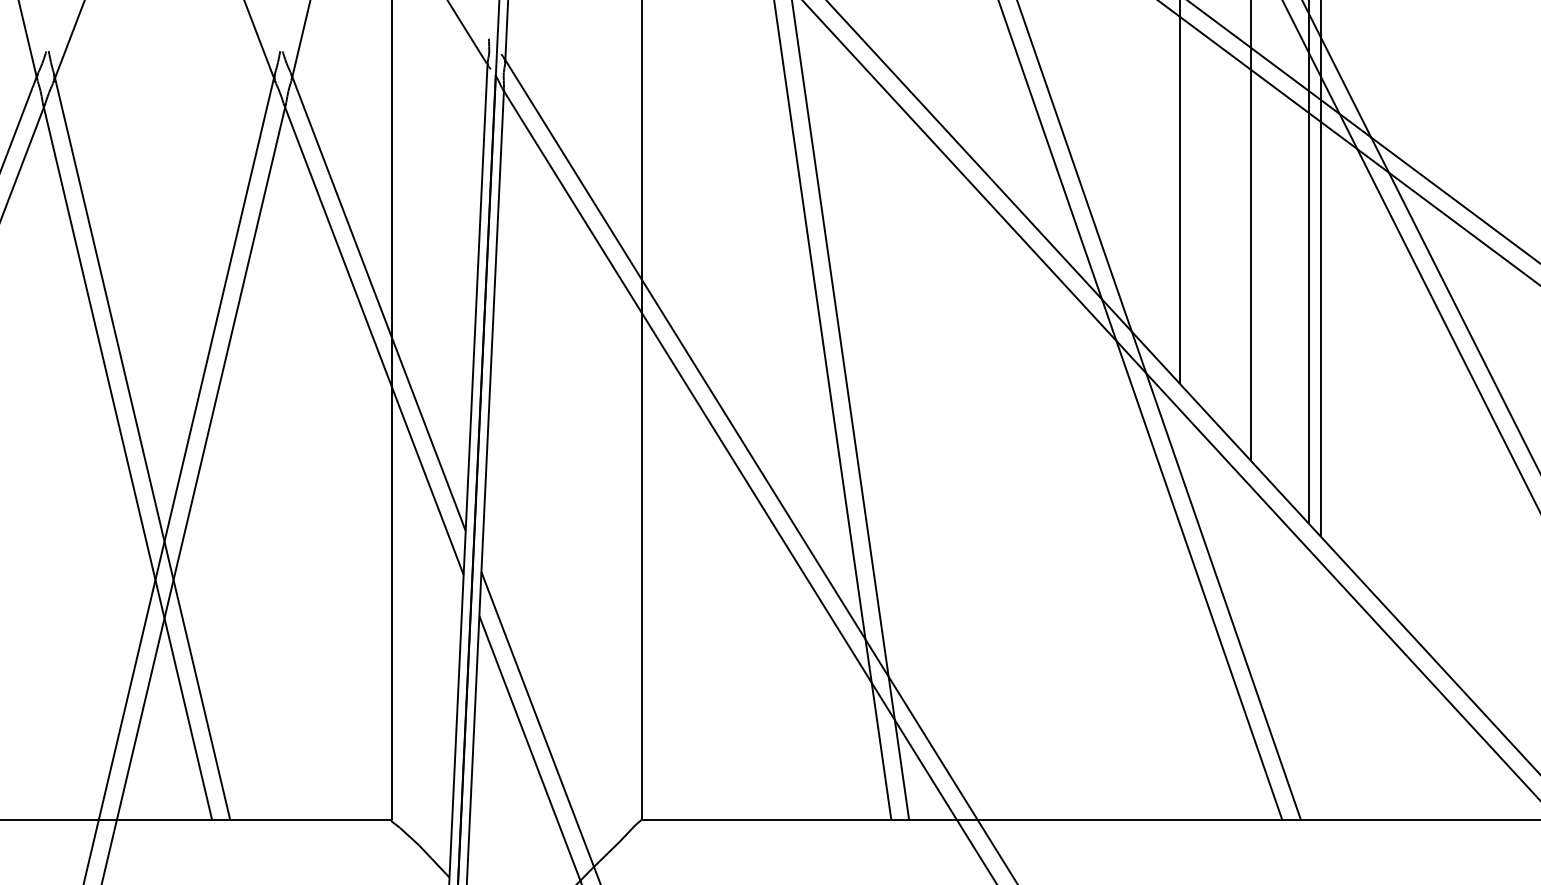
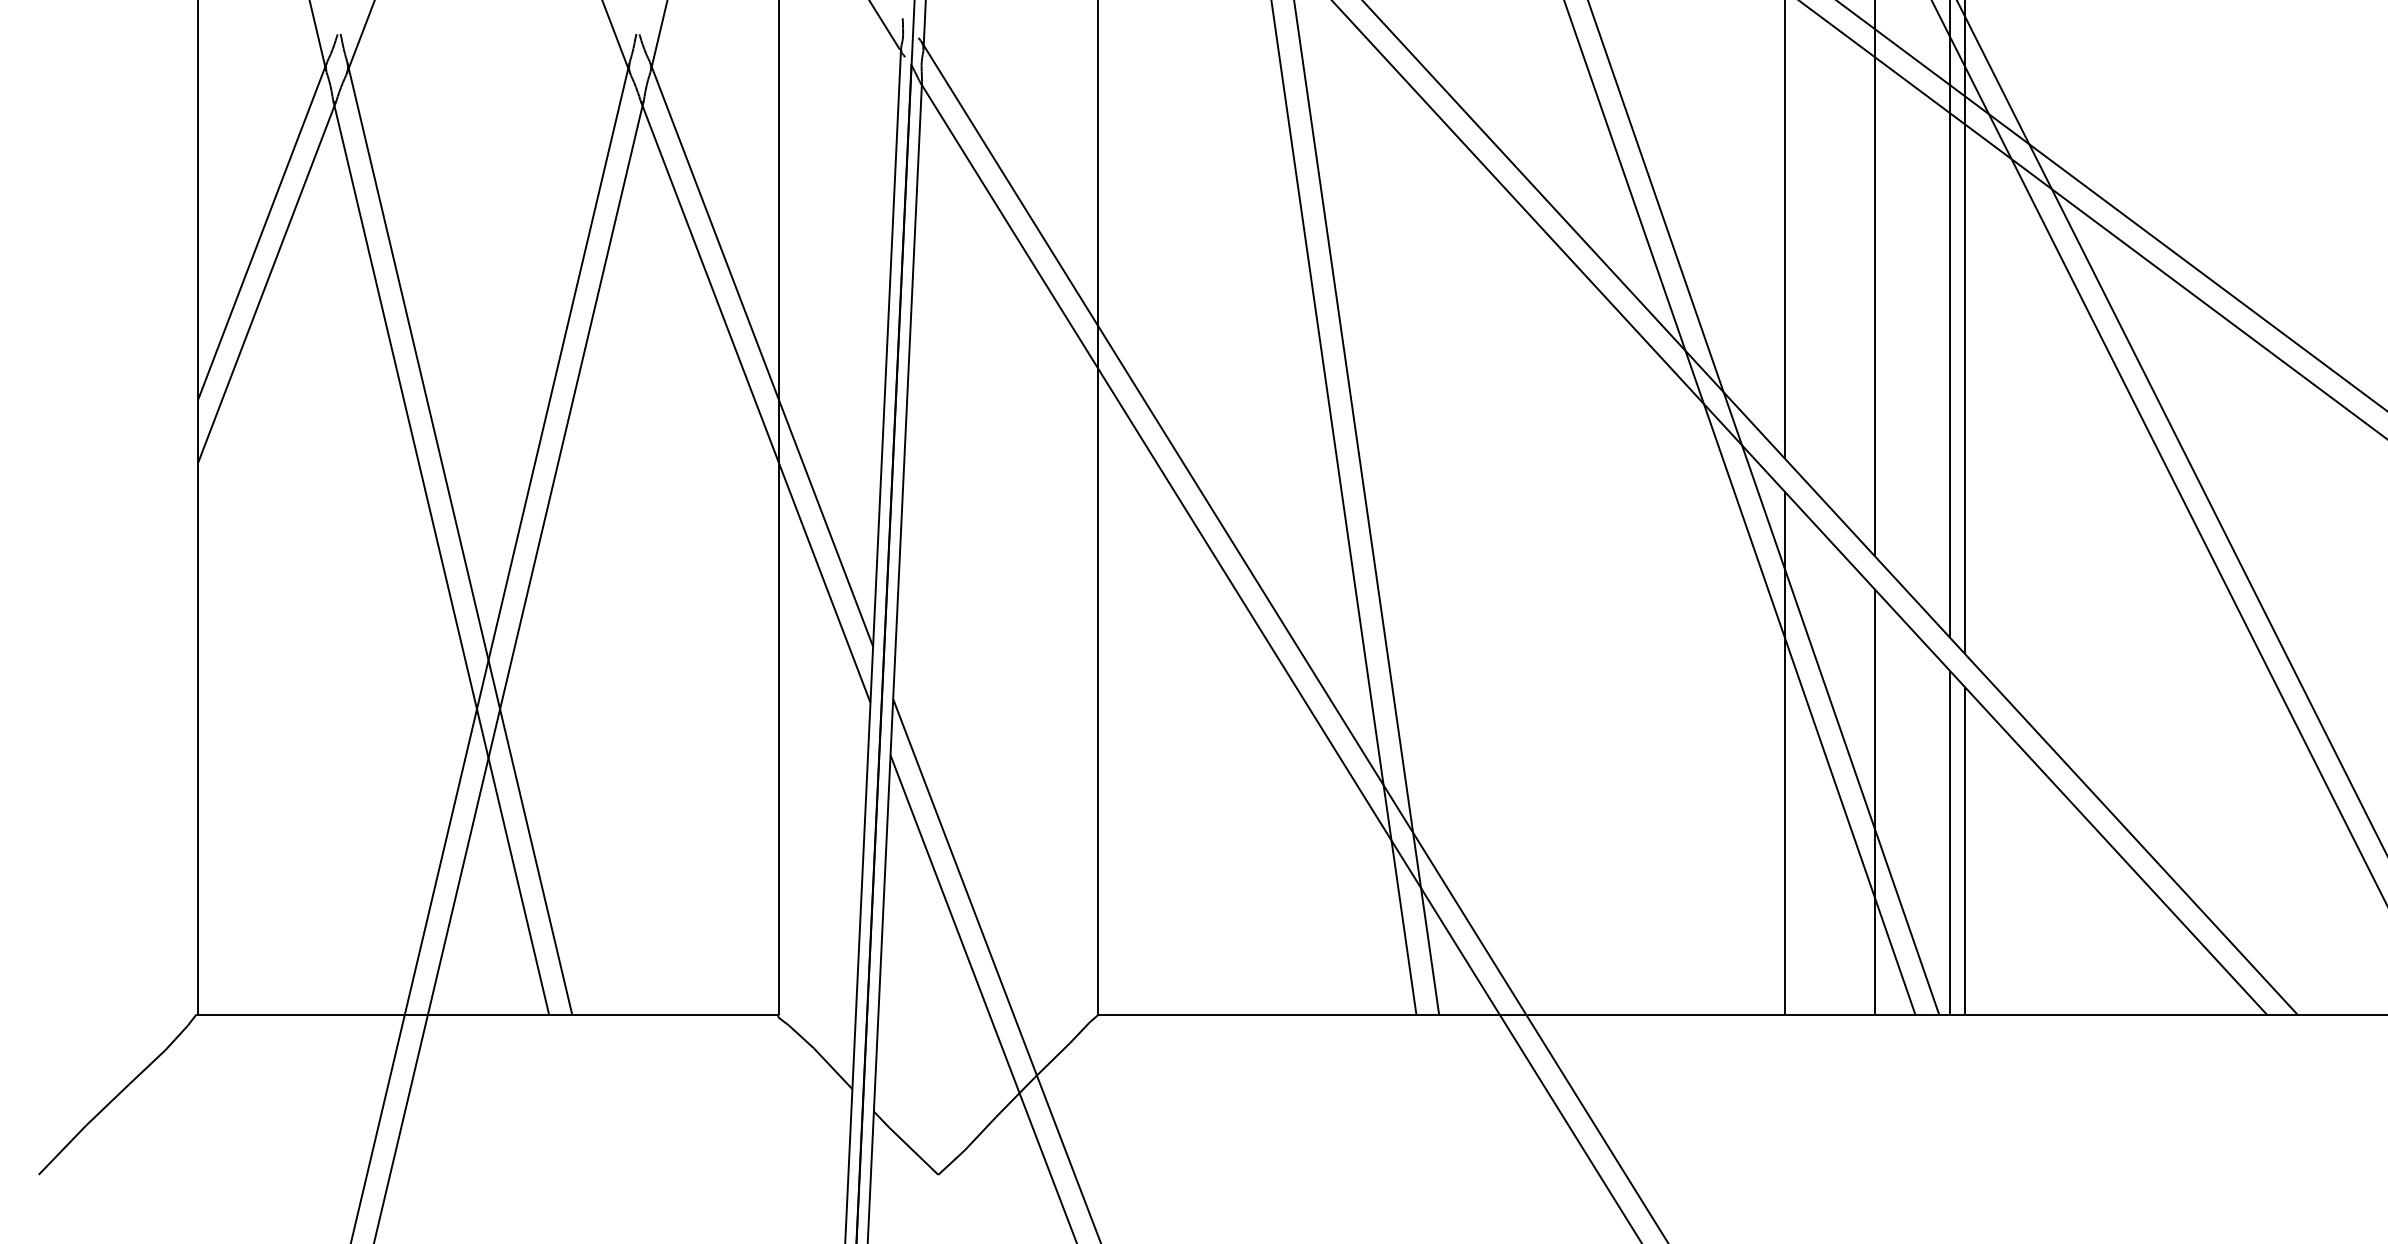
line: (1180, 614) -> (1785, 753), added
line: (1250, 653) -> (1875, 802), added
line: (1309, 685) -> (1950, 843), added
line: (1321, 691) -> (1965, 851), added

